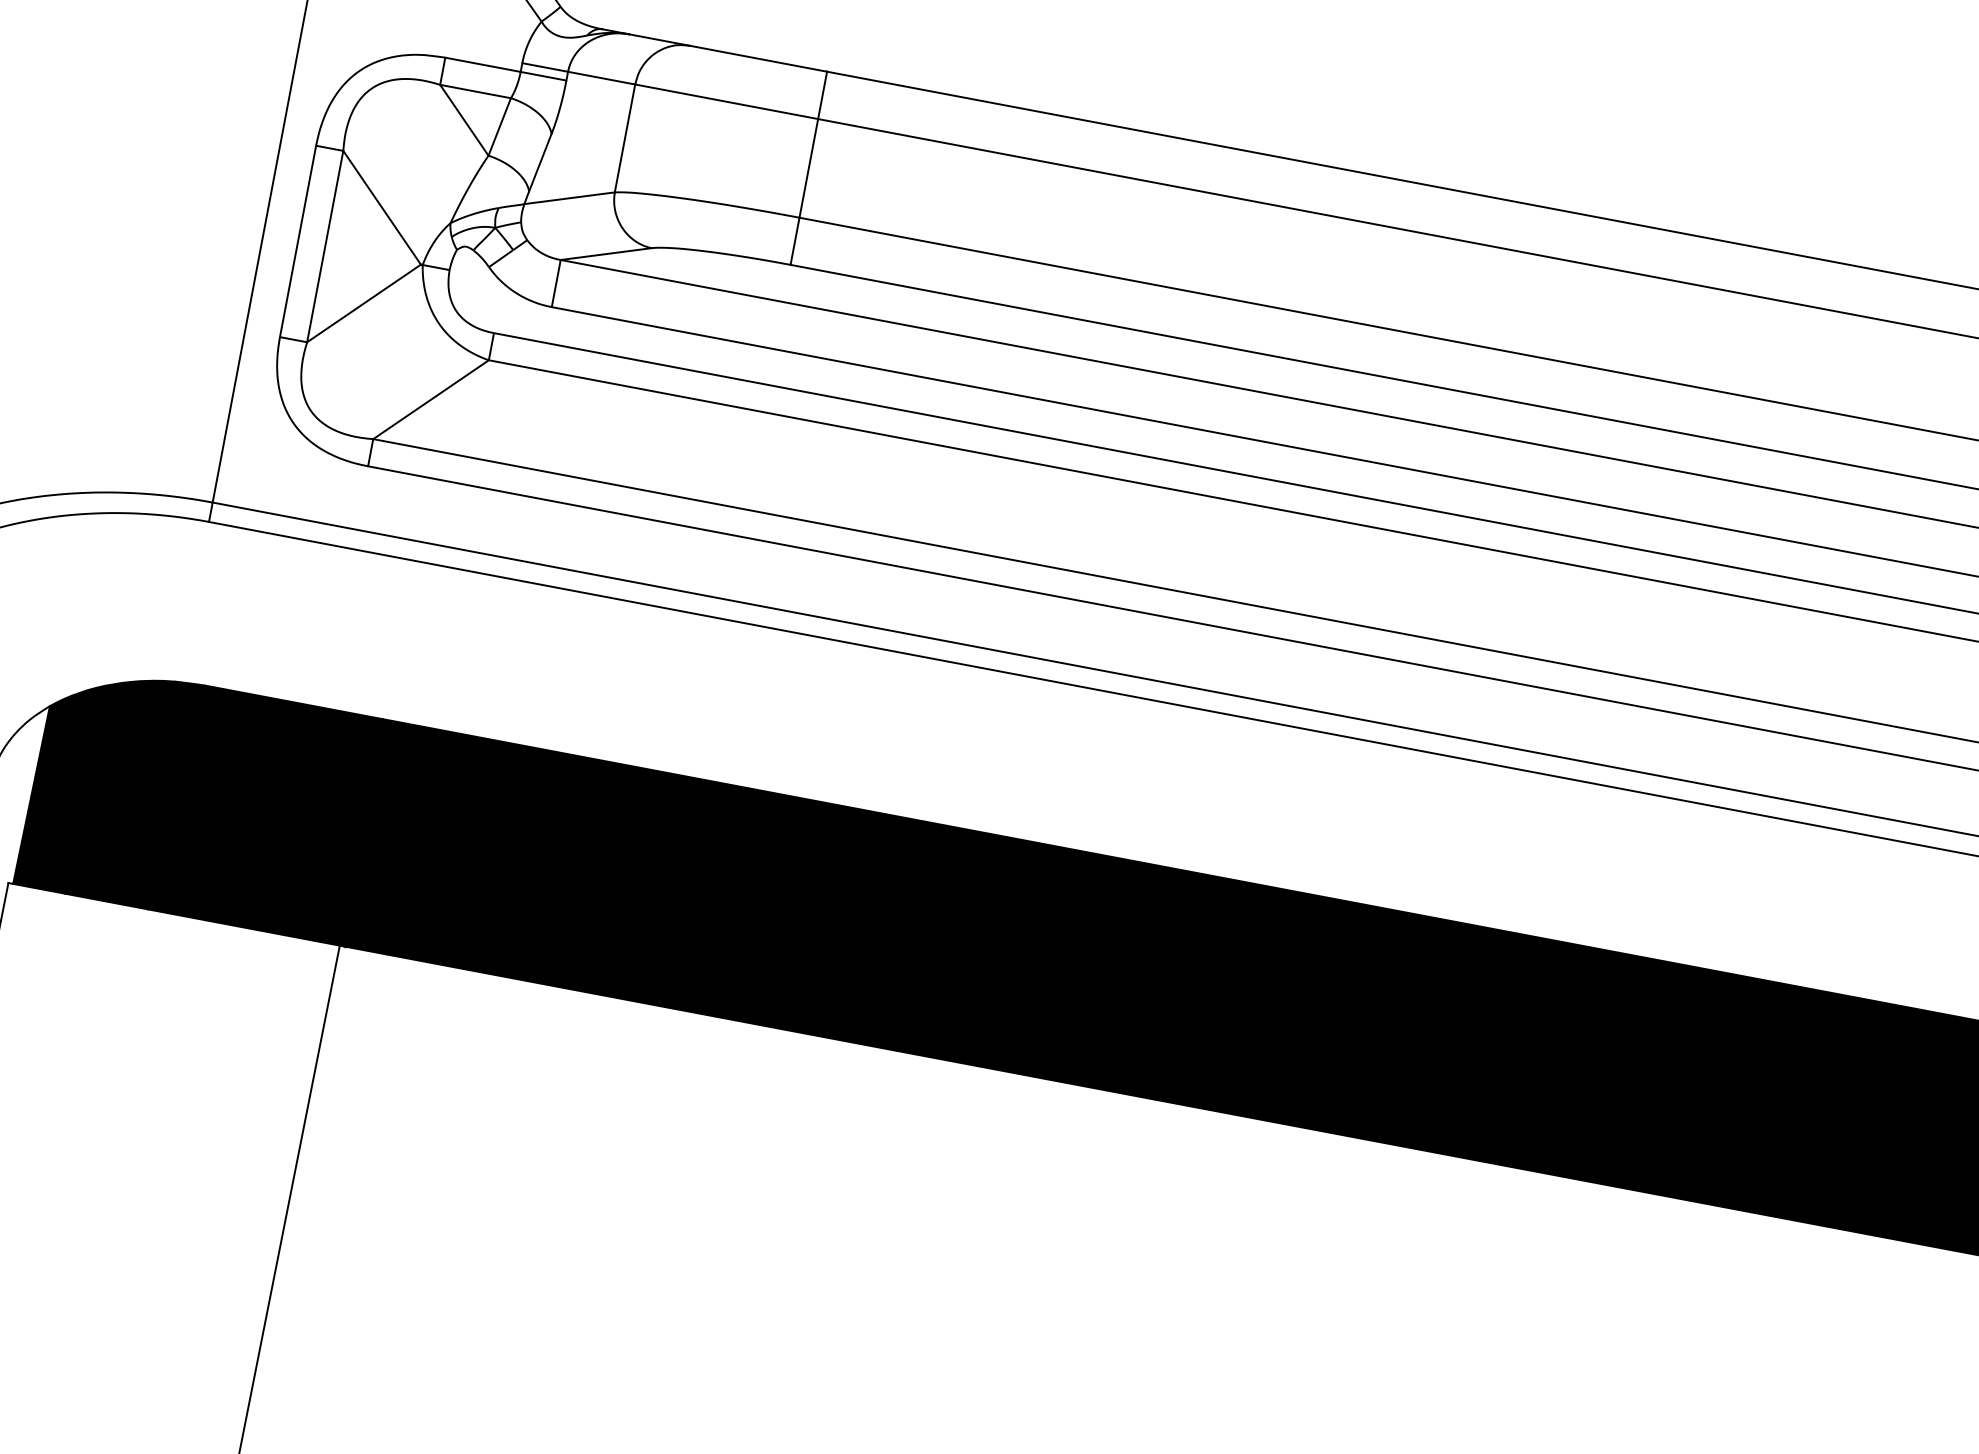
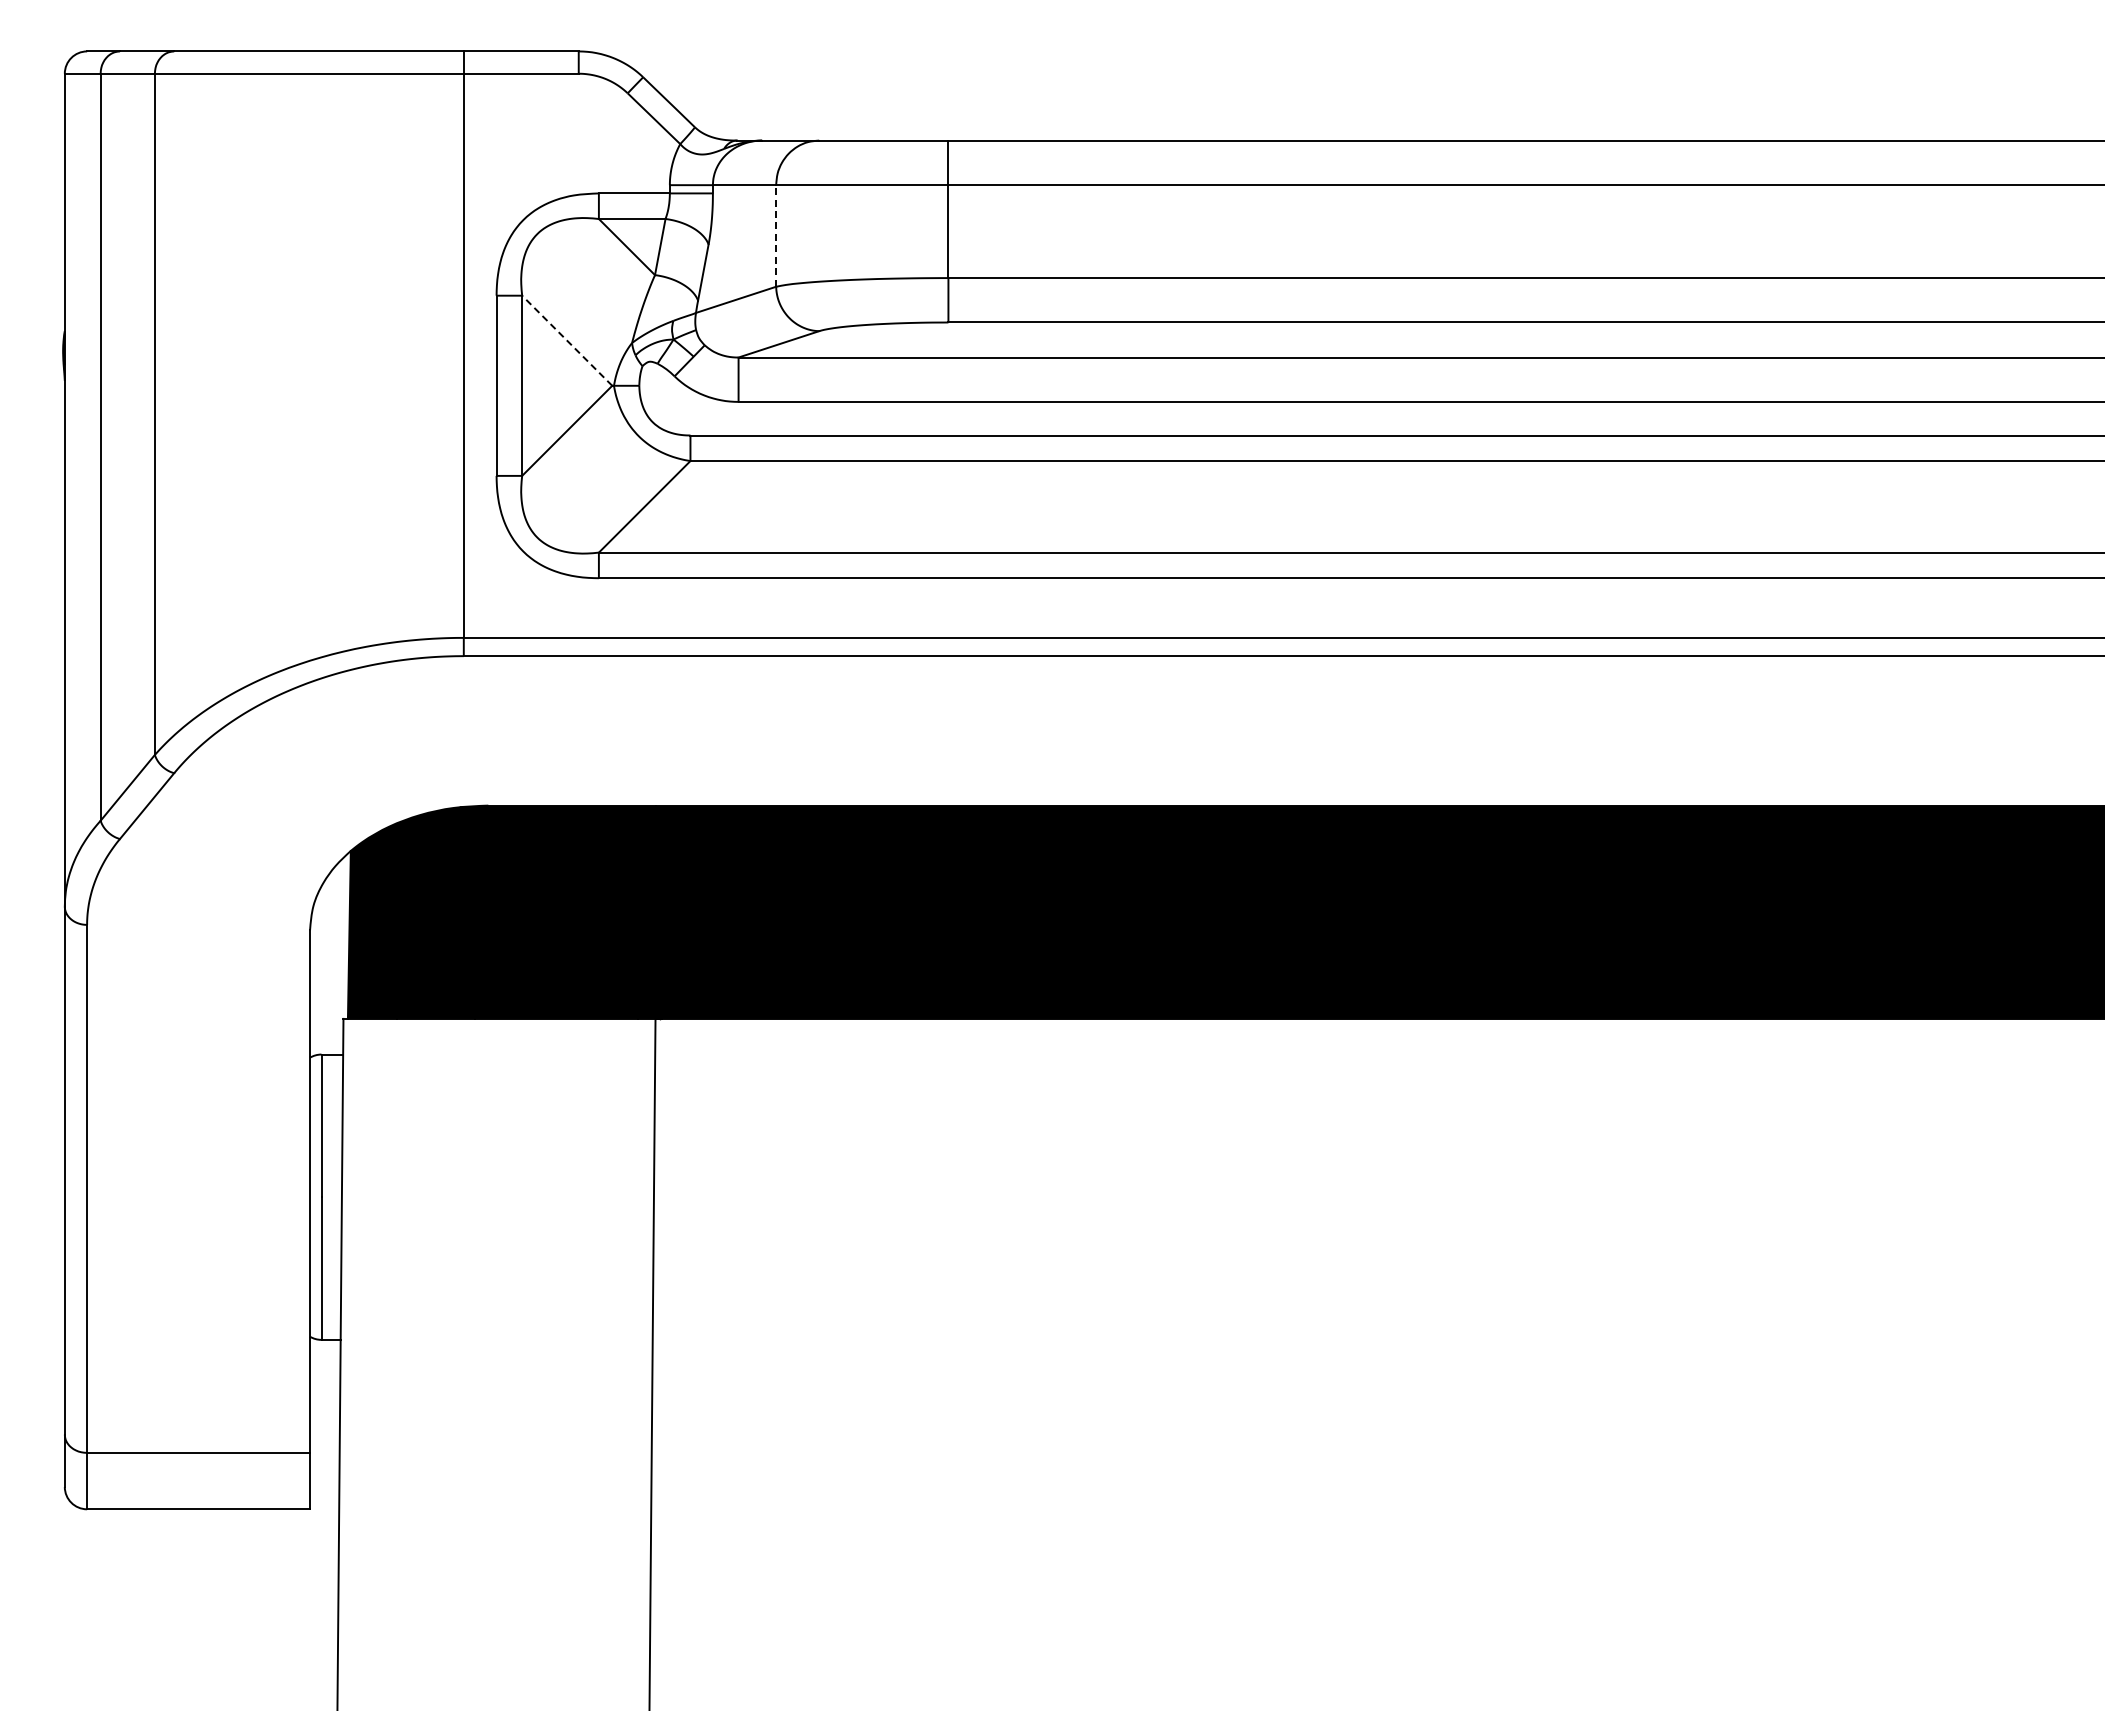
line: (625, 138) -> (776, 235), solid -> dashed
line: (382, 207) -> (567, 340), solid -> dashed

